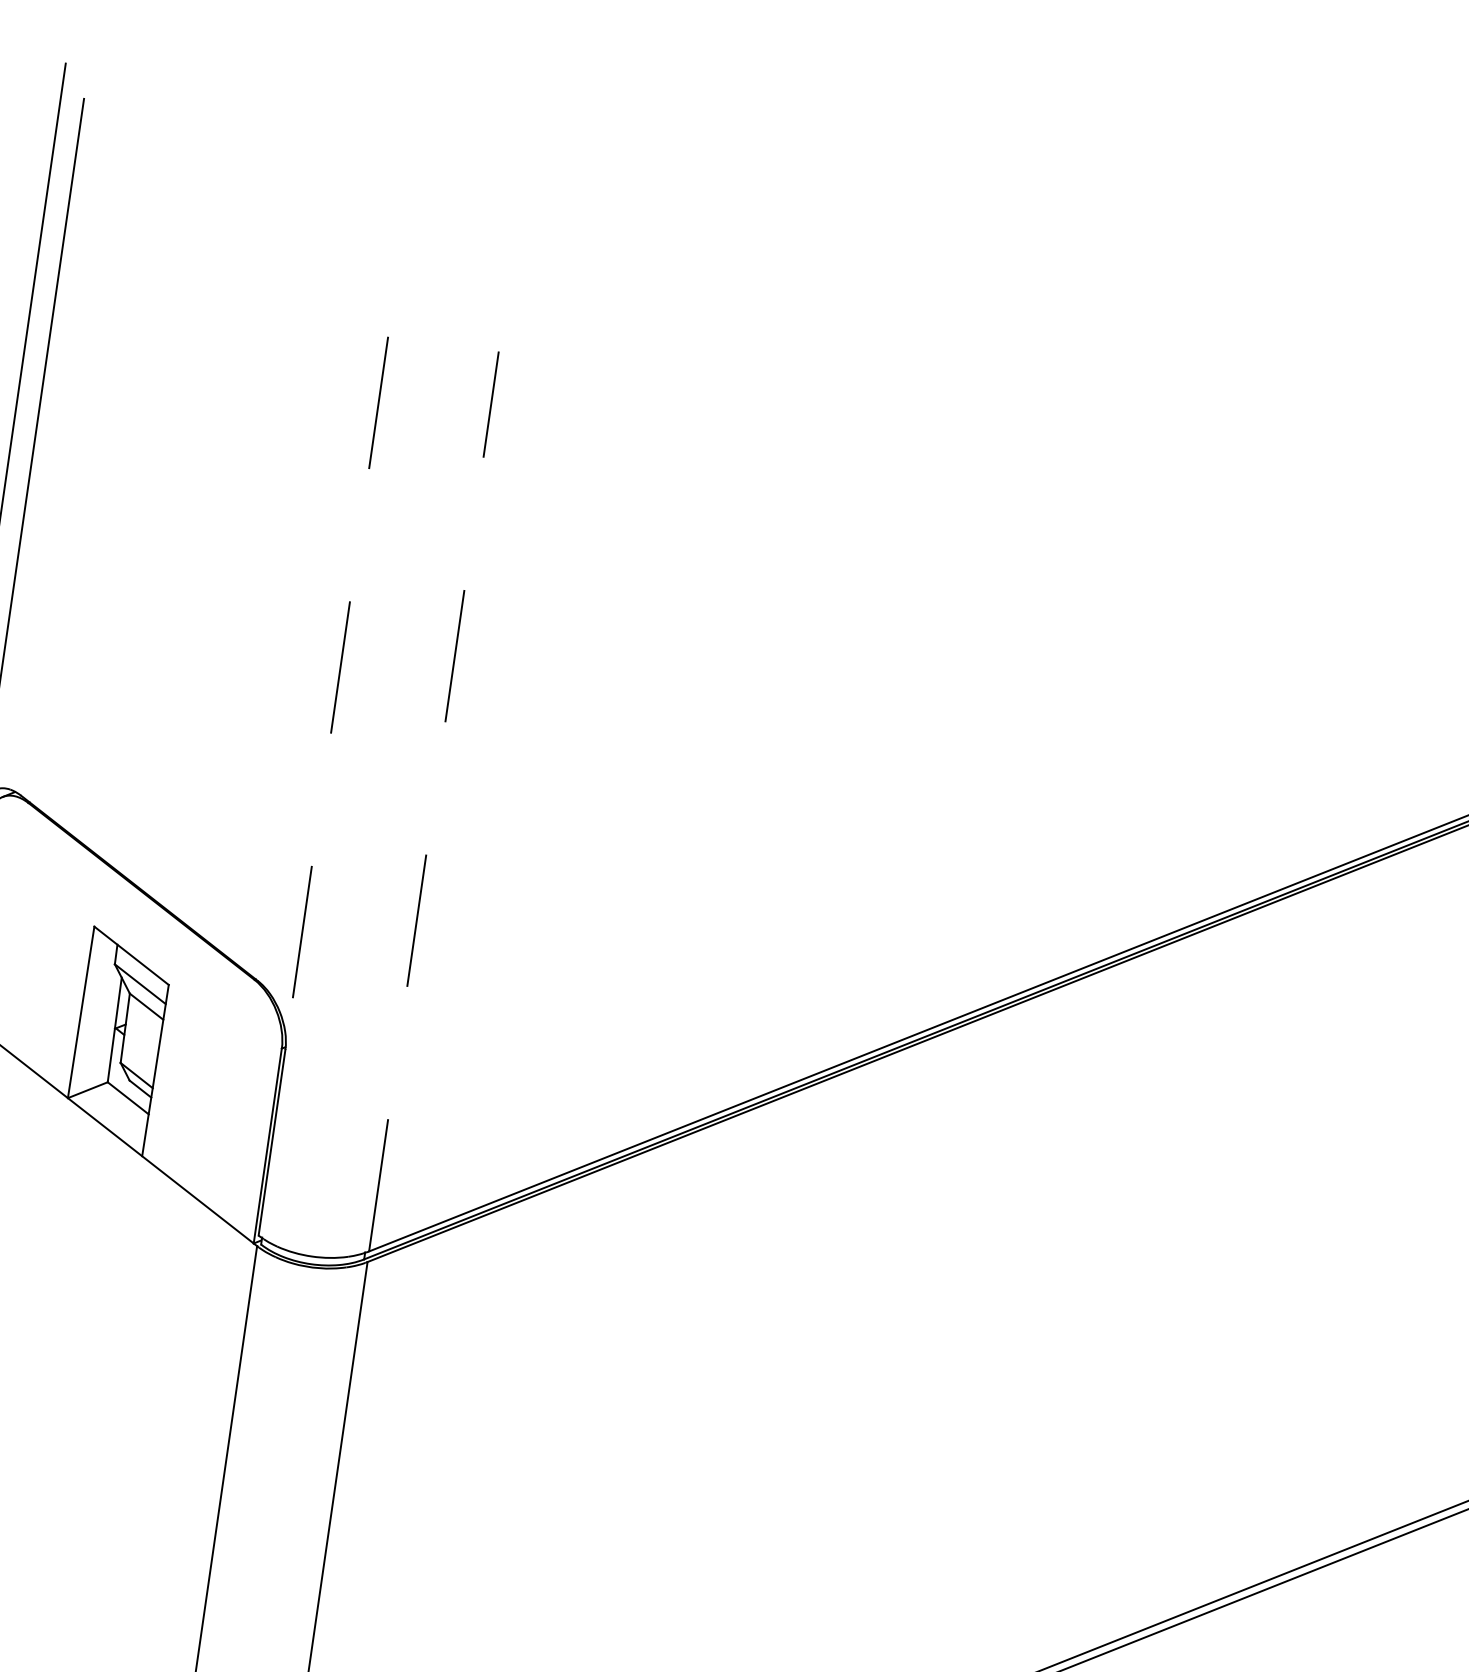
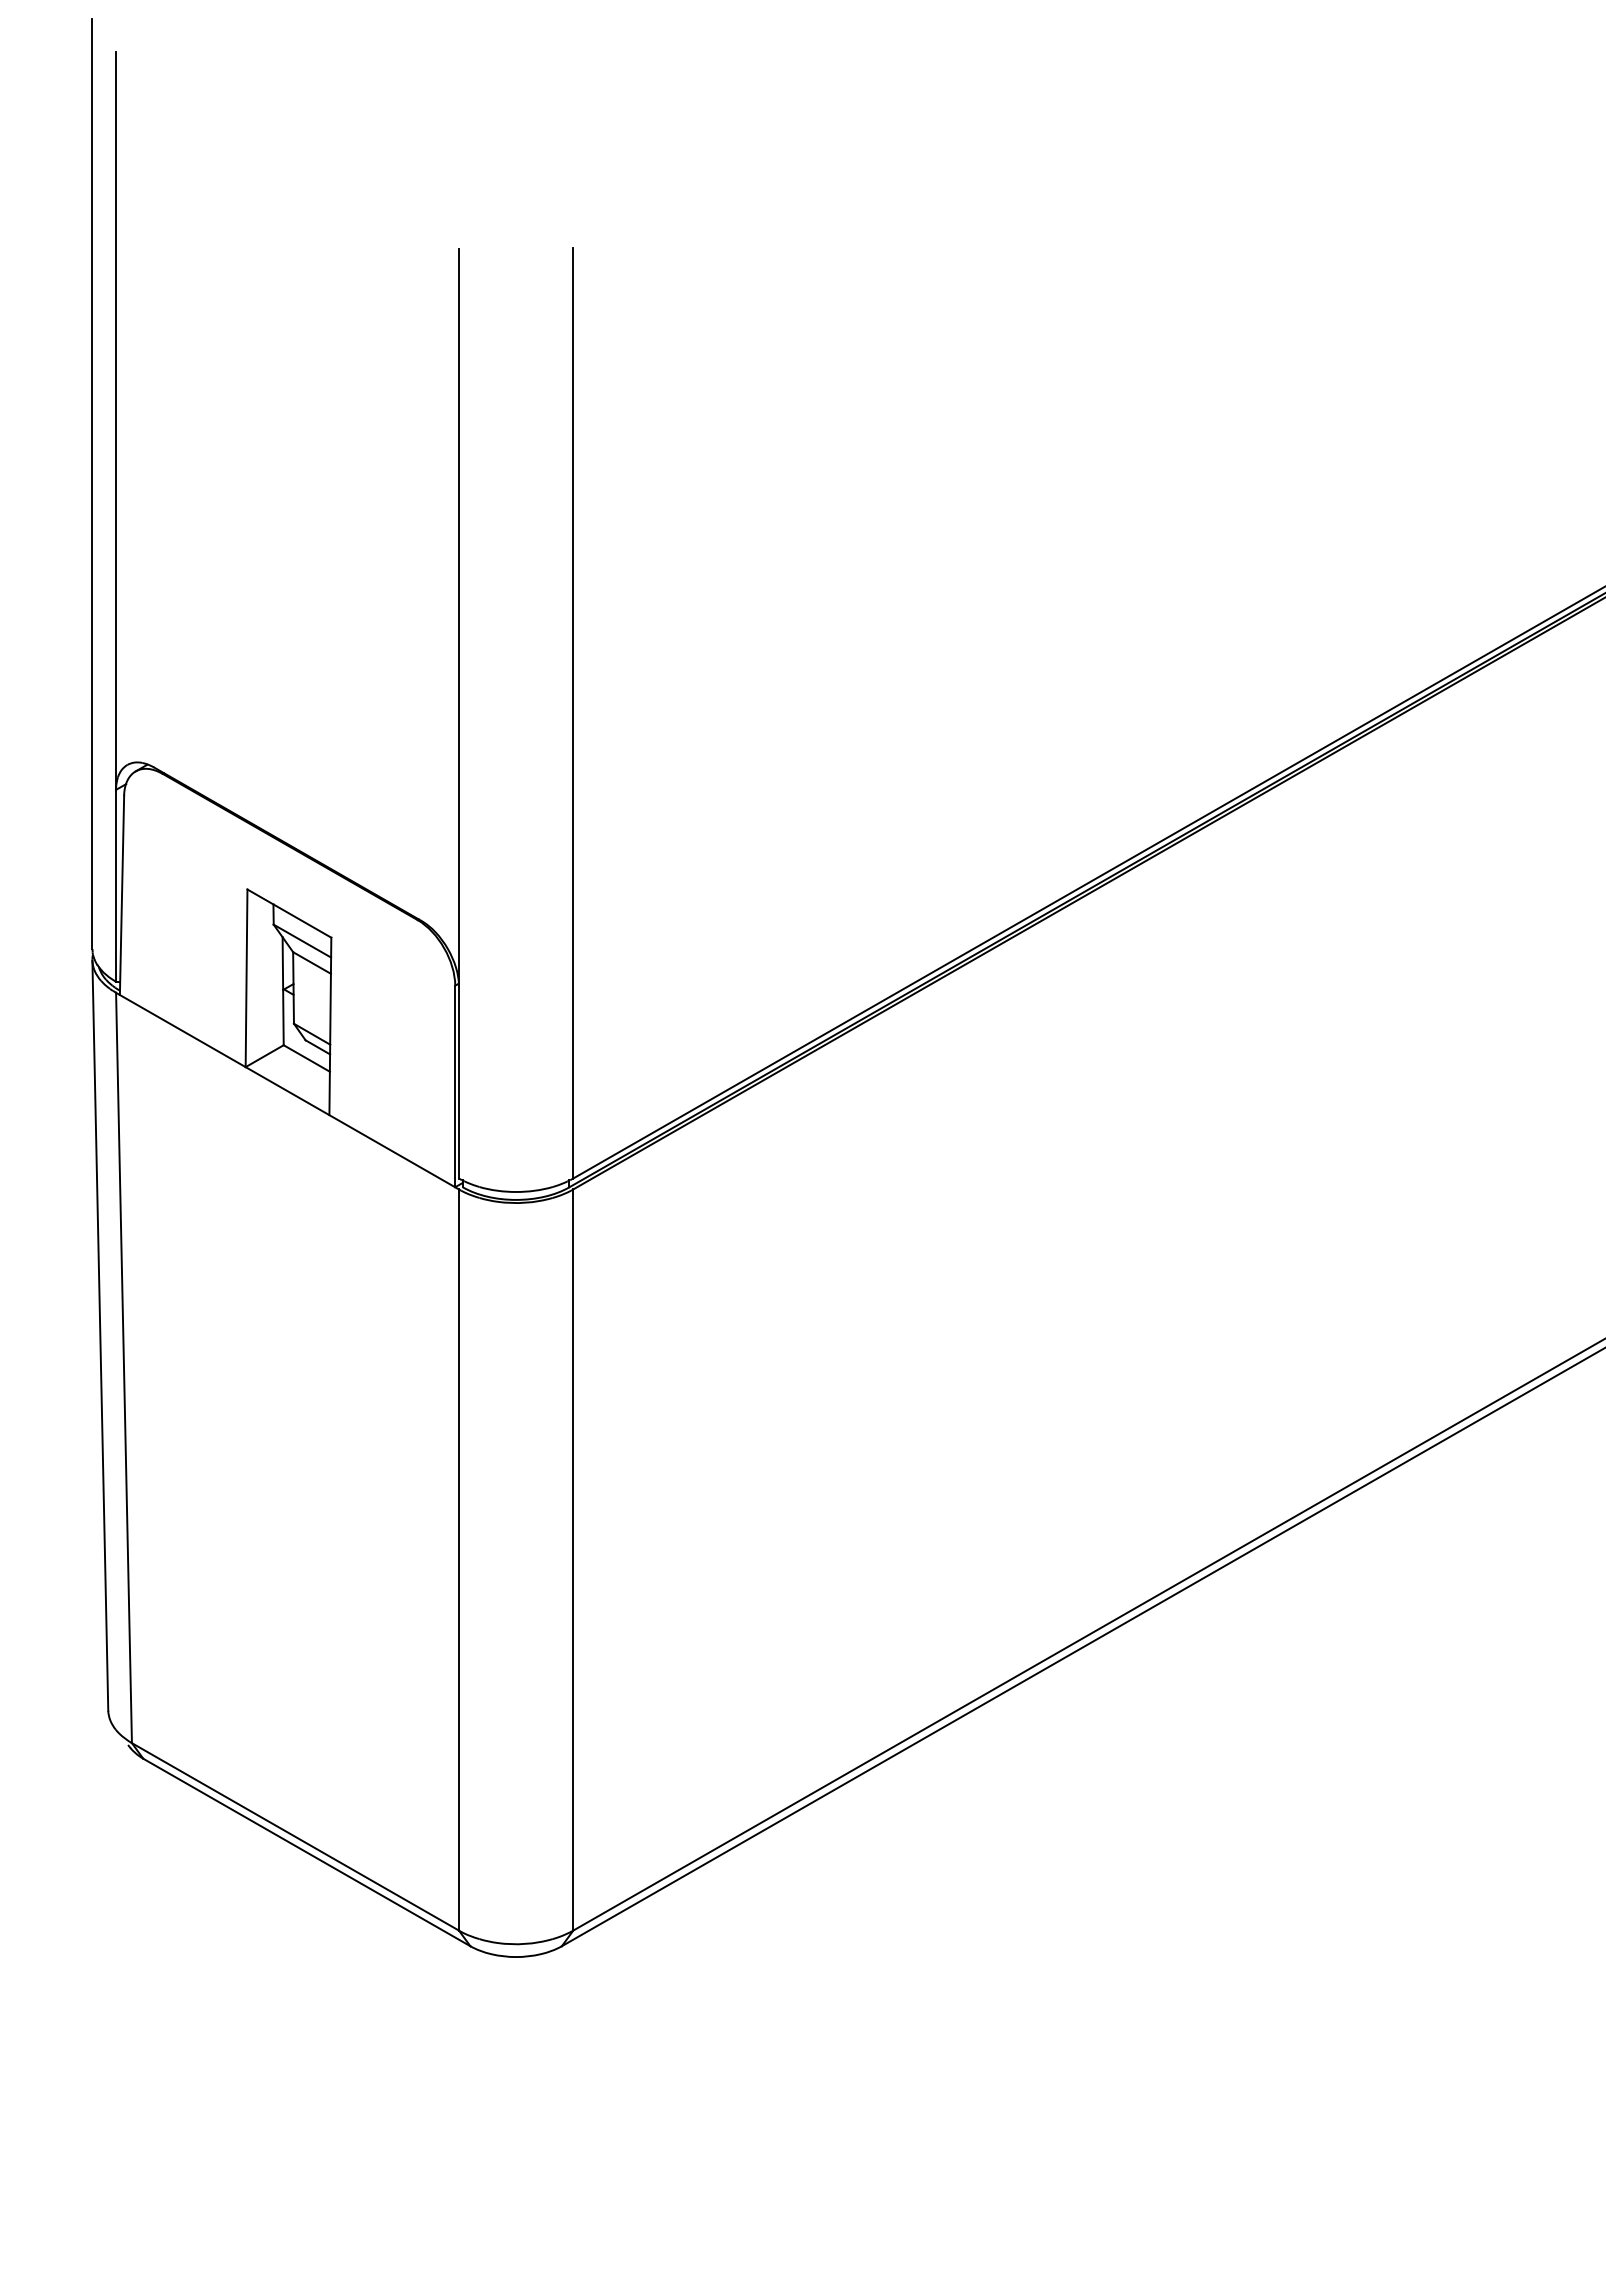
line: (337, 693) -> (459, 617), dashed -> solid
line: (434, 800) -> (573, 712), dashed -> solid

